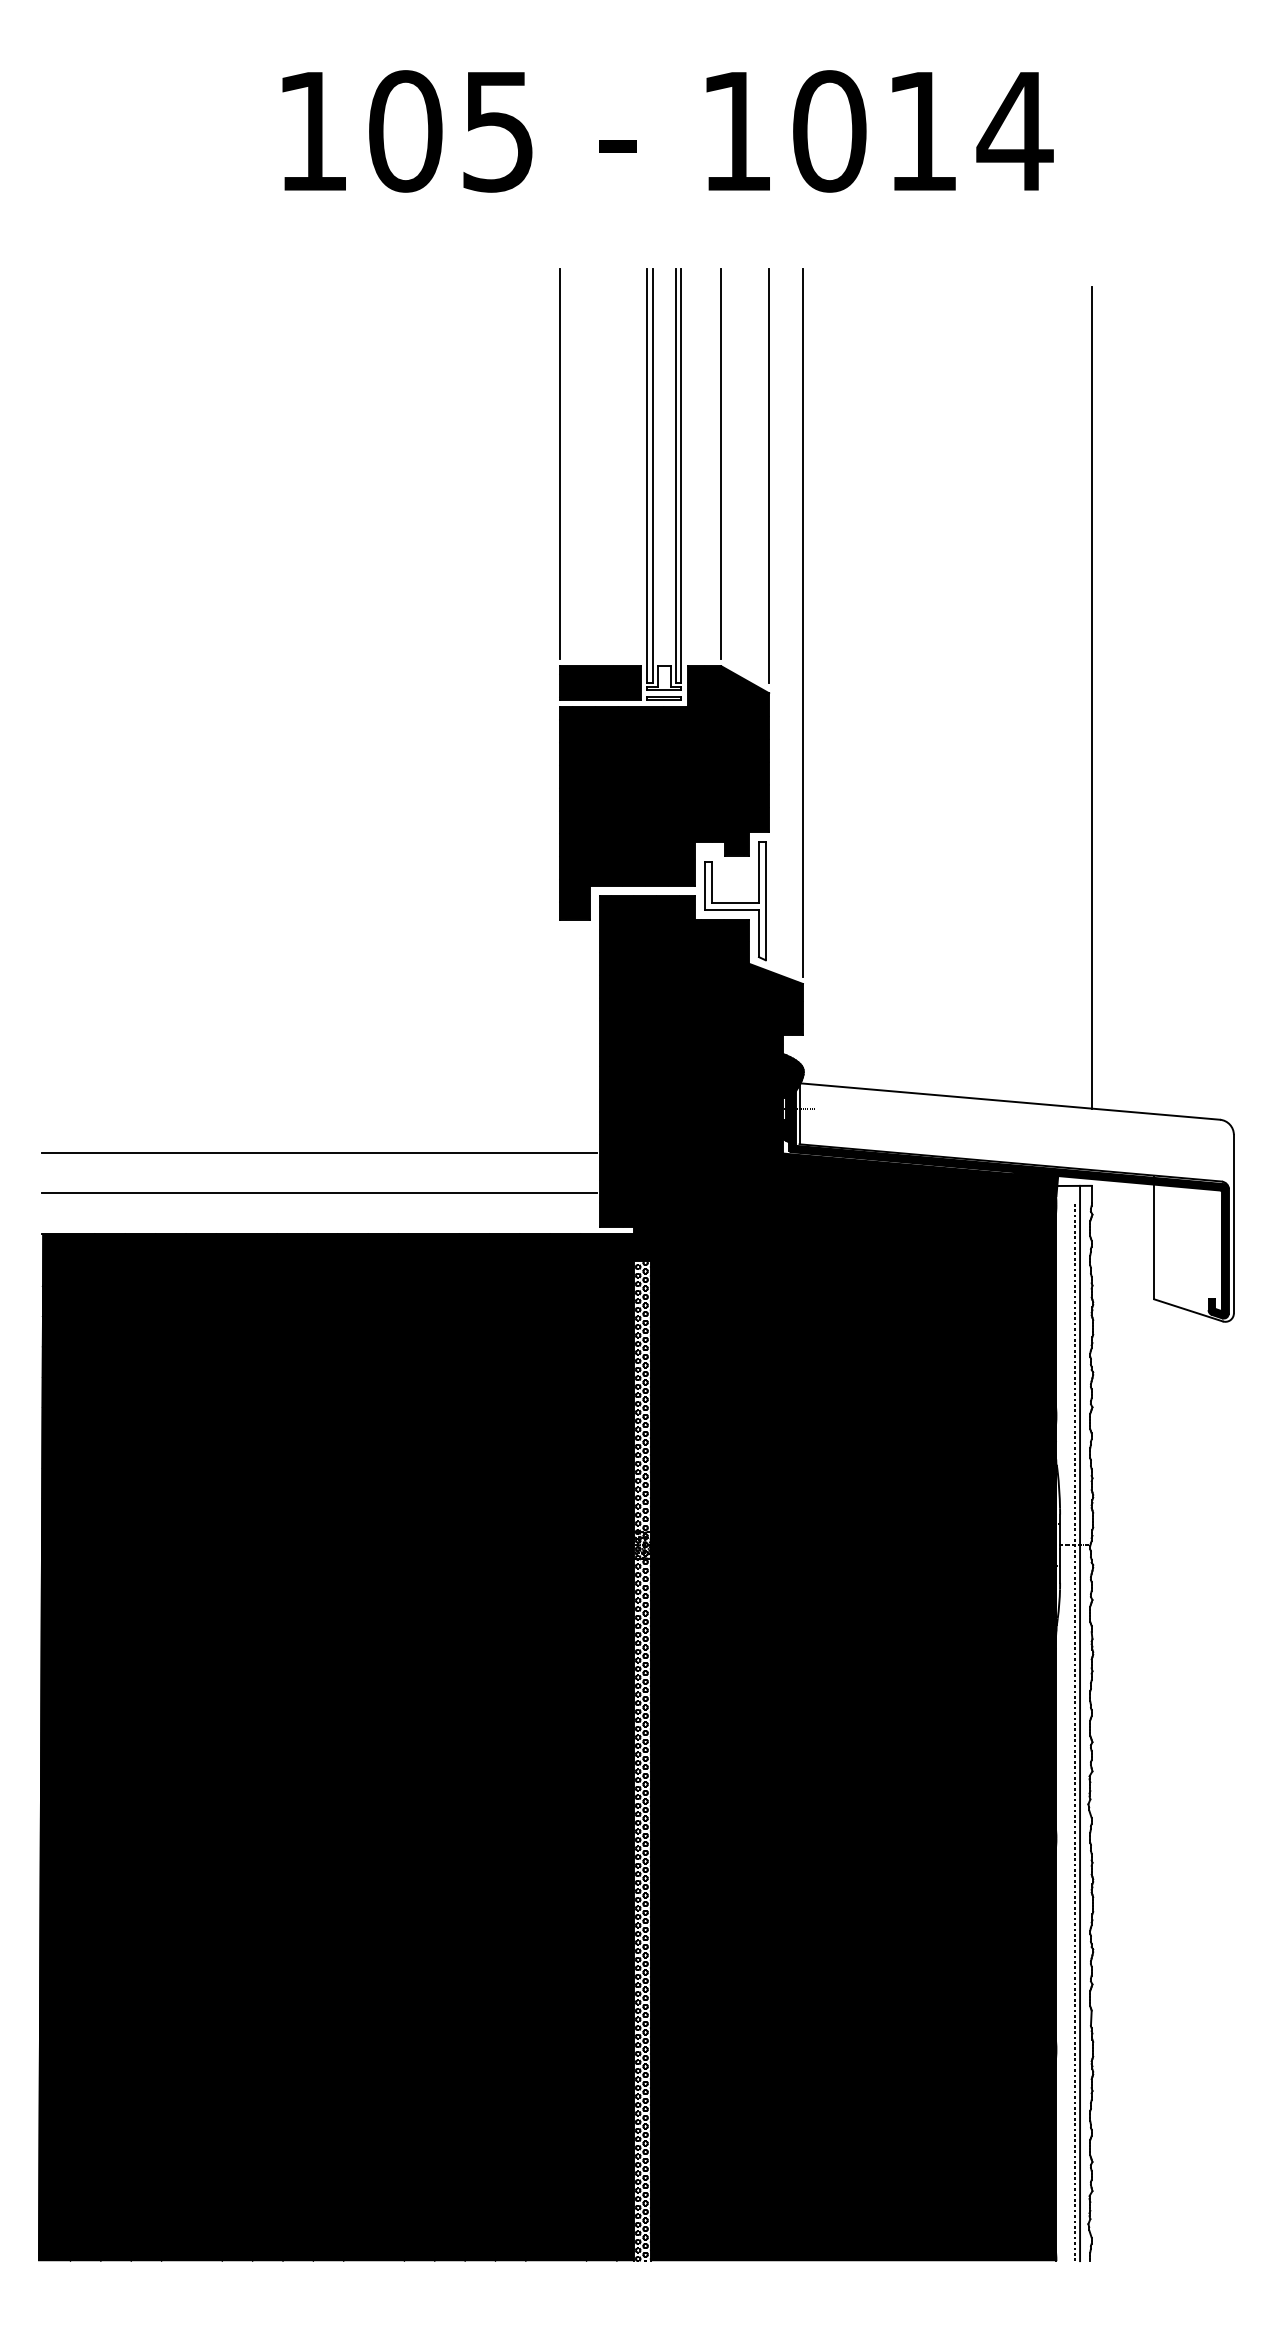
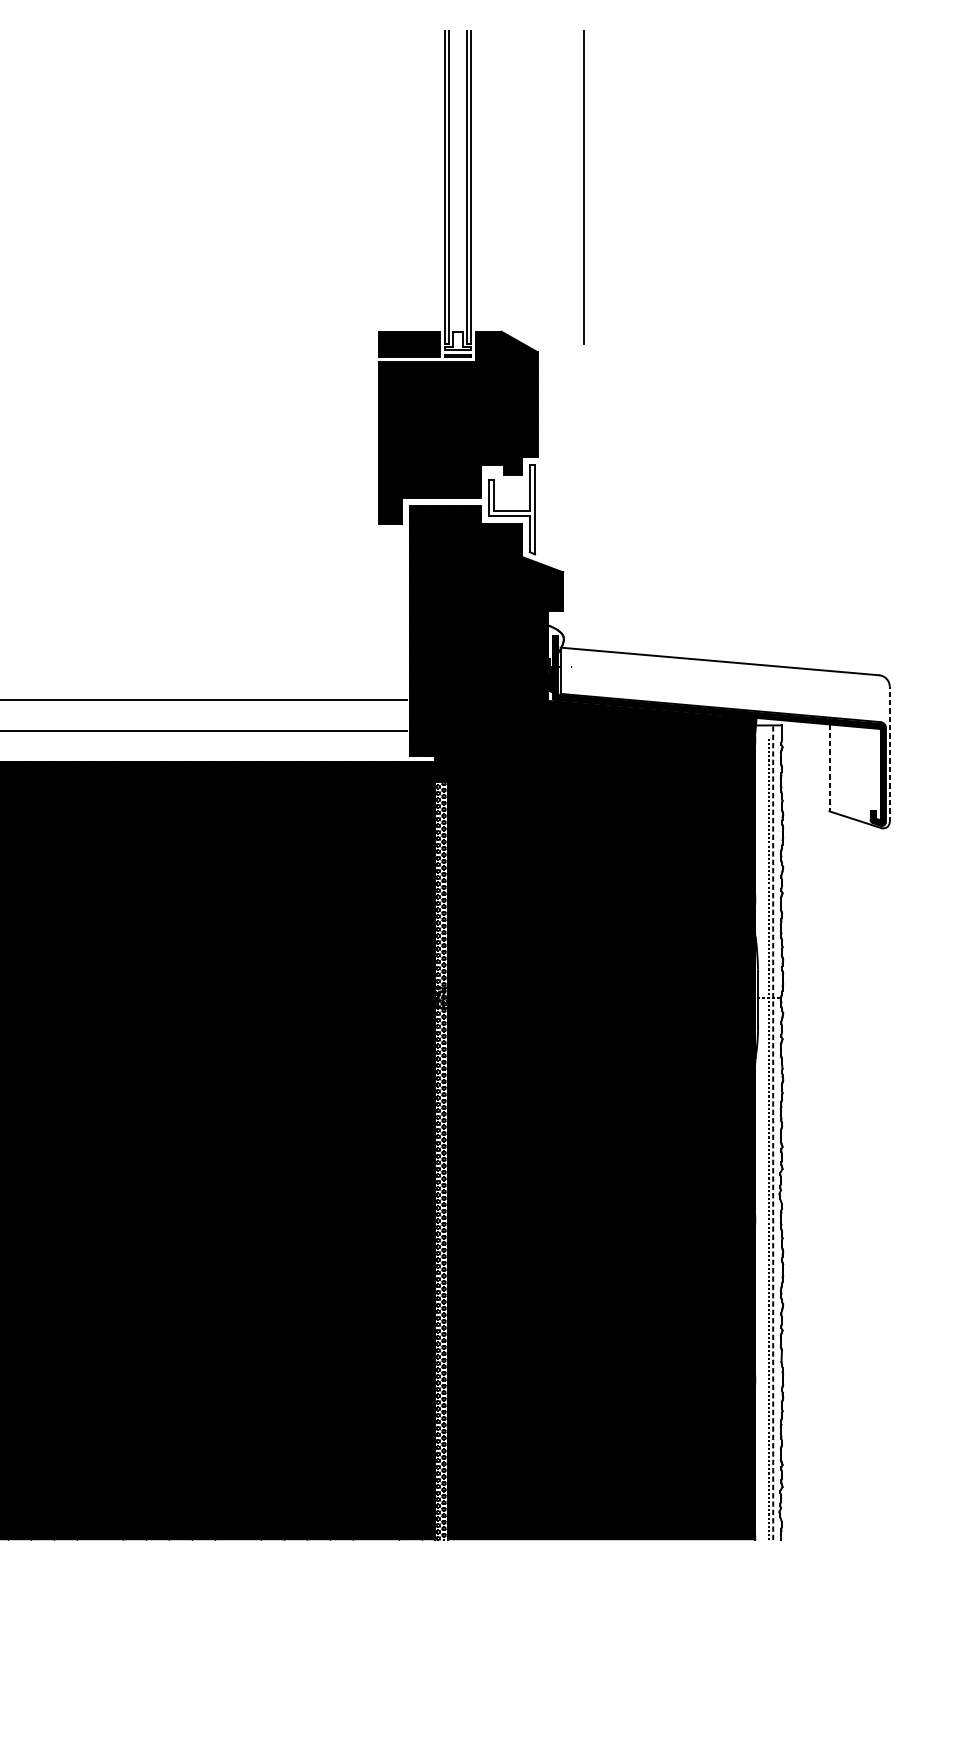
line: (559, 464) -> (378, 178), removed
line: (721, 464) -> (501, 178), removed
line: (768, 475) -> (583, 187), moved
line: (802, 623) -> (562, 299), removed
line: (1091, 697) -> (781, 355), removed
fill: (792, 1080) -> (555, 645), removed
line: (1233, 1223) -> (889, 753), solid -> dashed
line: (1154, 1242) -> (829, 768), solid -> dashed
line: (1080, 1723) -> (773, 1132), solid -> dashed

